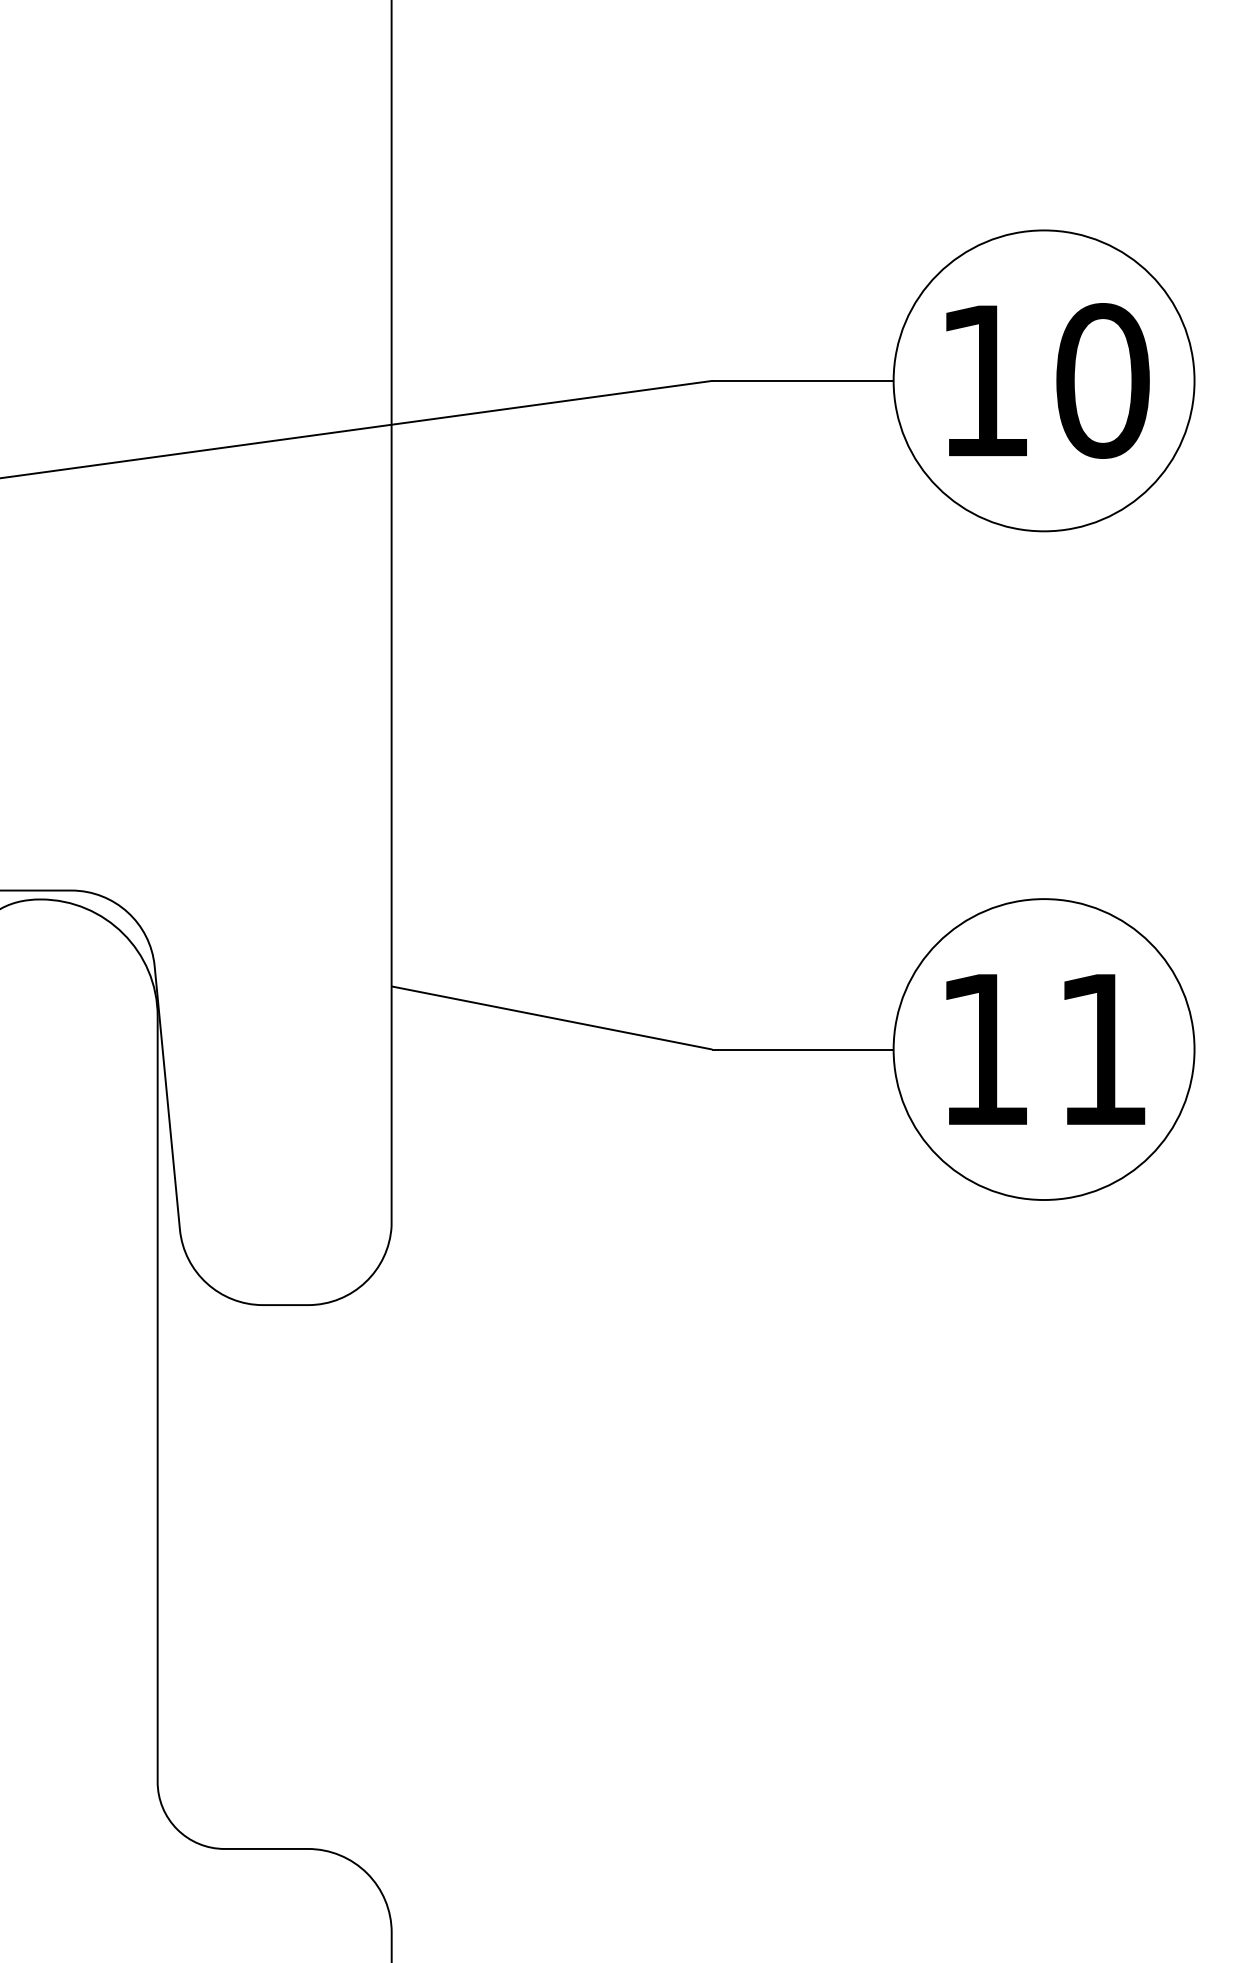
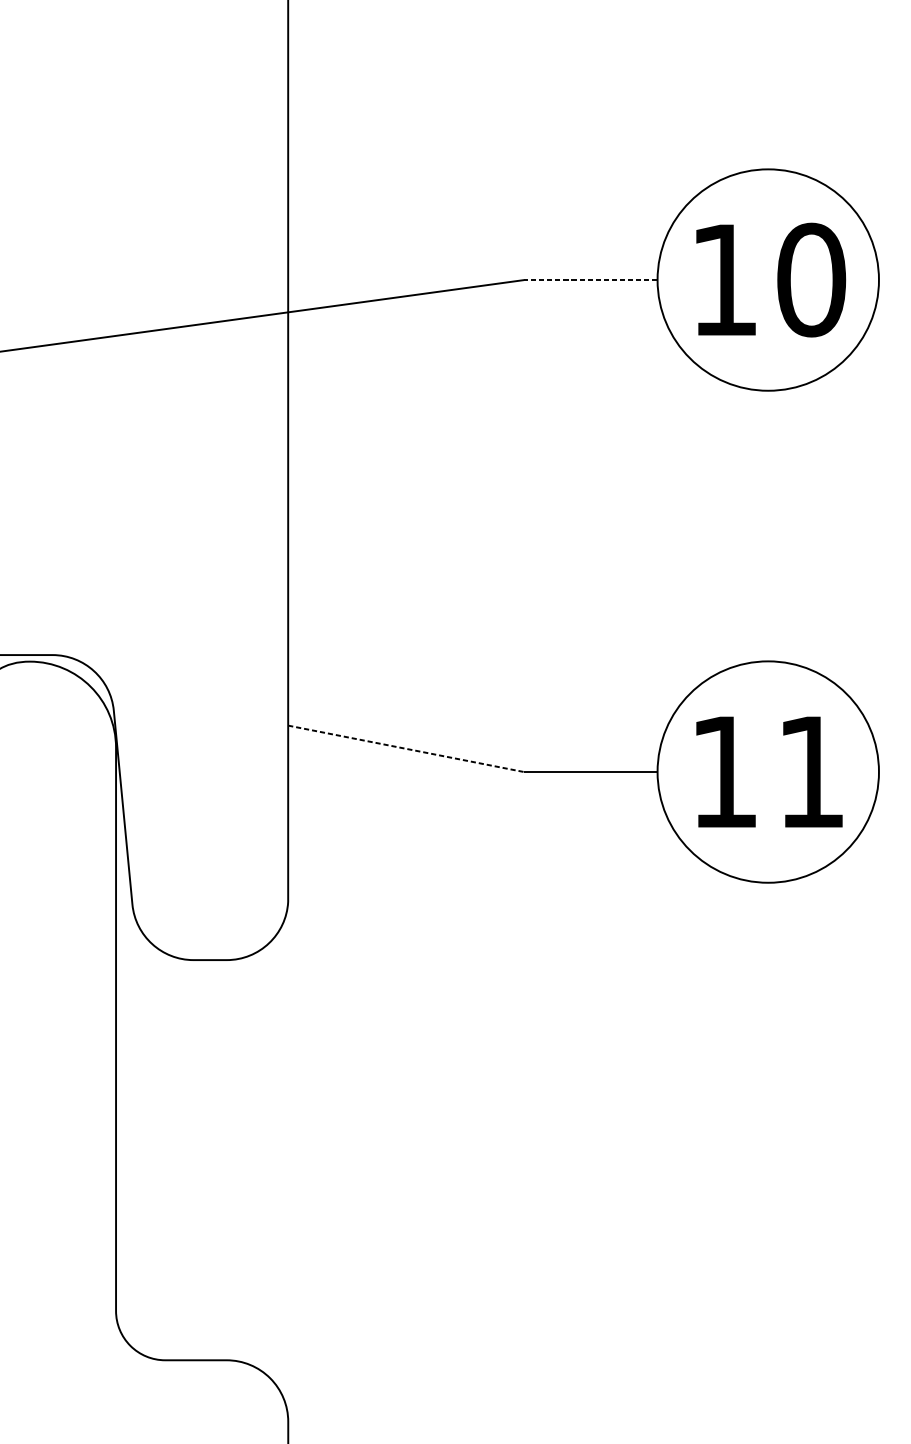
line: (803, 380) -> (591, 279), solid -> dashed
line: (552, 1018) -> (406, 749), solid -> dashed

